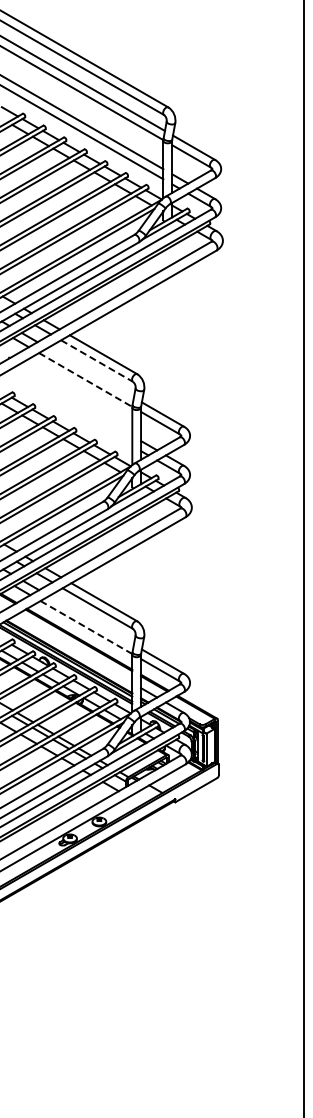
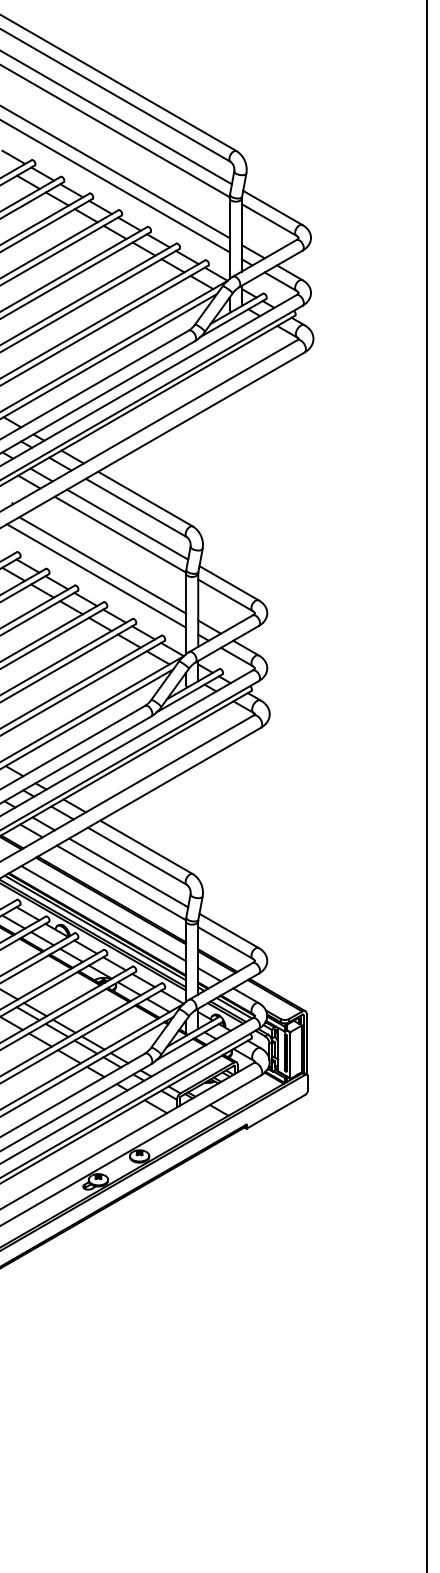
line: (97, 361) -> (136, 508), dashed -> solid
line: (90, 372) -> (127, 524), added
line: (85, 380) -> (120, 535), dashed -> solid
line: (72, 401) -> (101, 564), added
line: (68, 409) -> (96, 576), added
line: (91, 620) -> (128, 873), added
line: (86, 627) -> (121, 882), dashed -> solid
line: (73, 649) -> (103, 913), added

